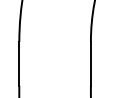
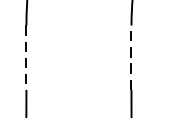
line: (19, 63) -> (26, 57), solid -> dashed
line: (90, 63) -> (130, 57), solid -> dashed

